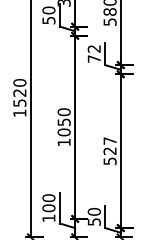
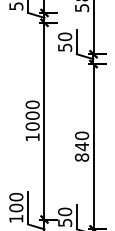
text: (93, 53) -> (64, 41), 72 -> 50
text: (63, 122) -> (31, 115), 1050 -> 1000
text: (109, 151) -> (81, 147), 527 -> 840

